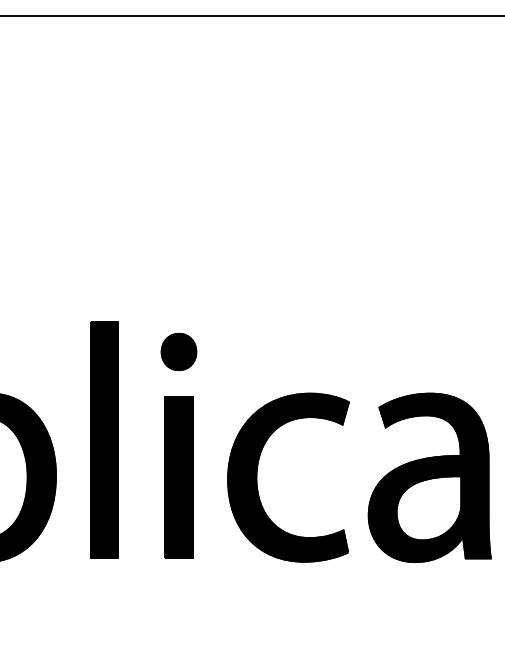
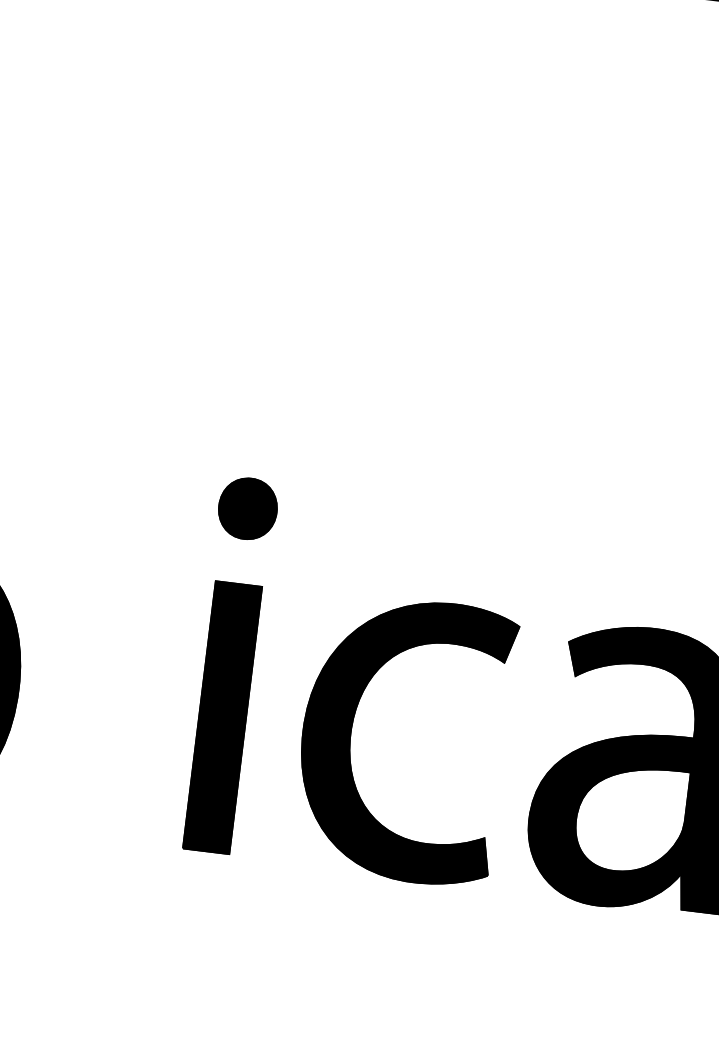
part: (104, 439) -> (106, 638), removed

